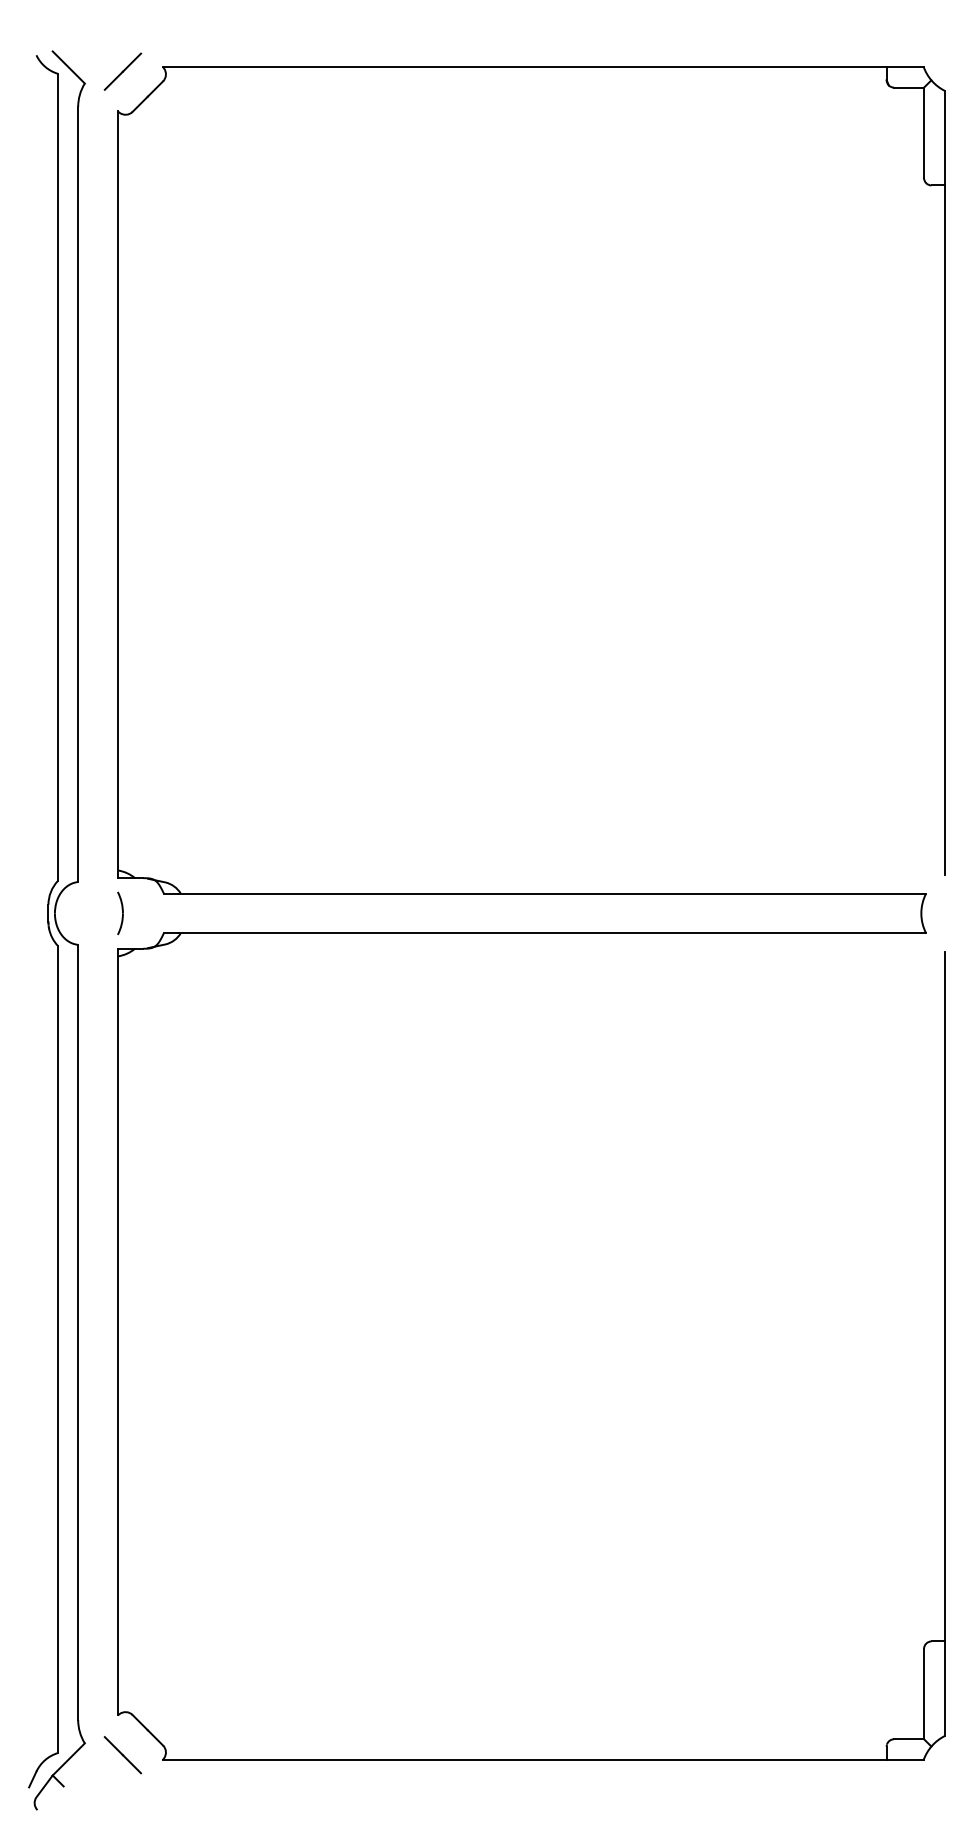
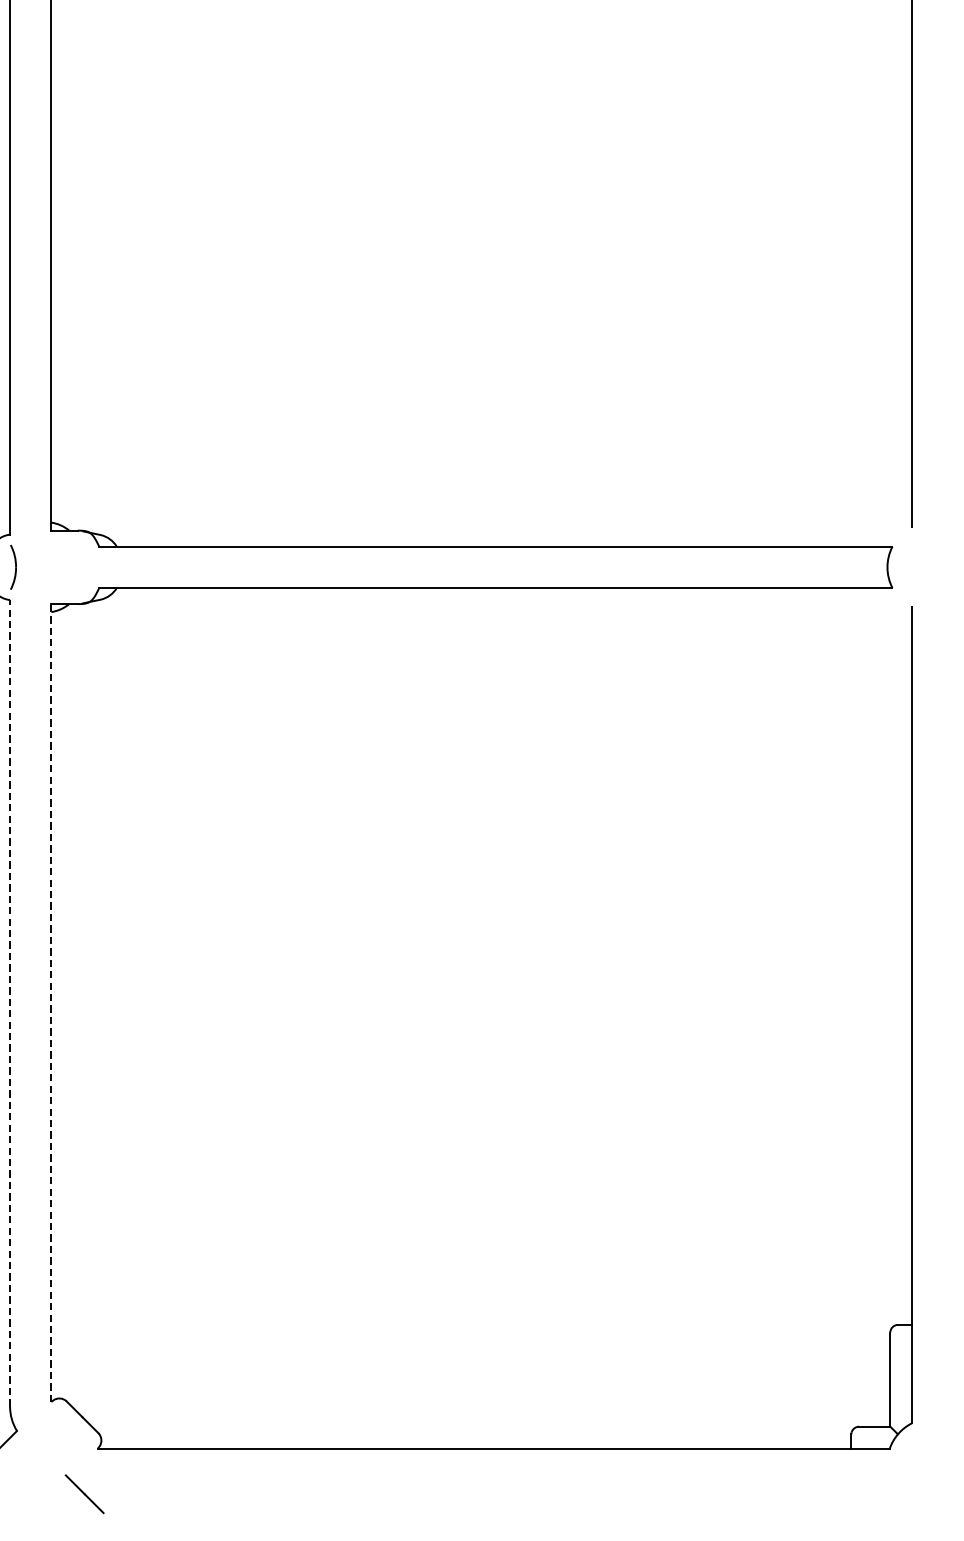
part: (120, 913) -> (13, 567), moved
line: (78, 1331) -> (10, 1002), solid -> dashed
line: (117, 1331) -> (51, 1002), solid -> dashed
line: (122, 1755) -> (84, 1494), moved

